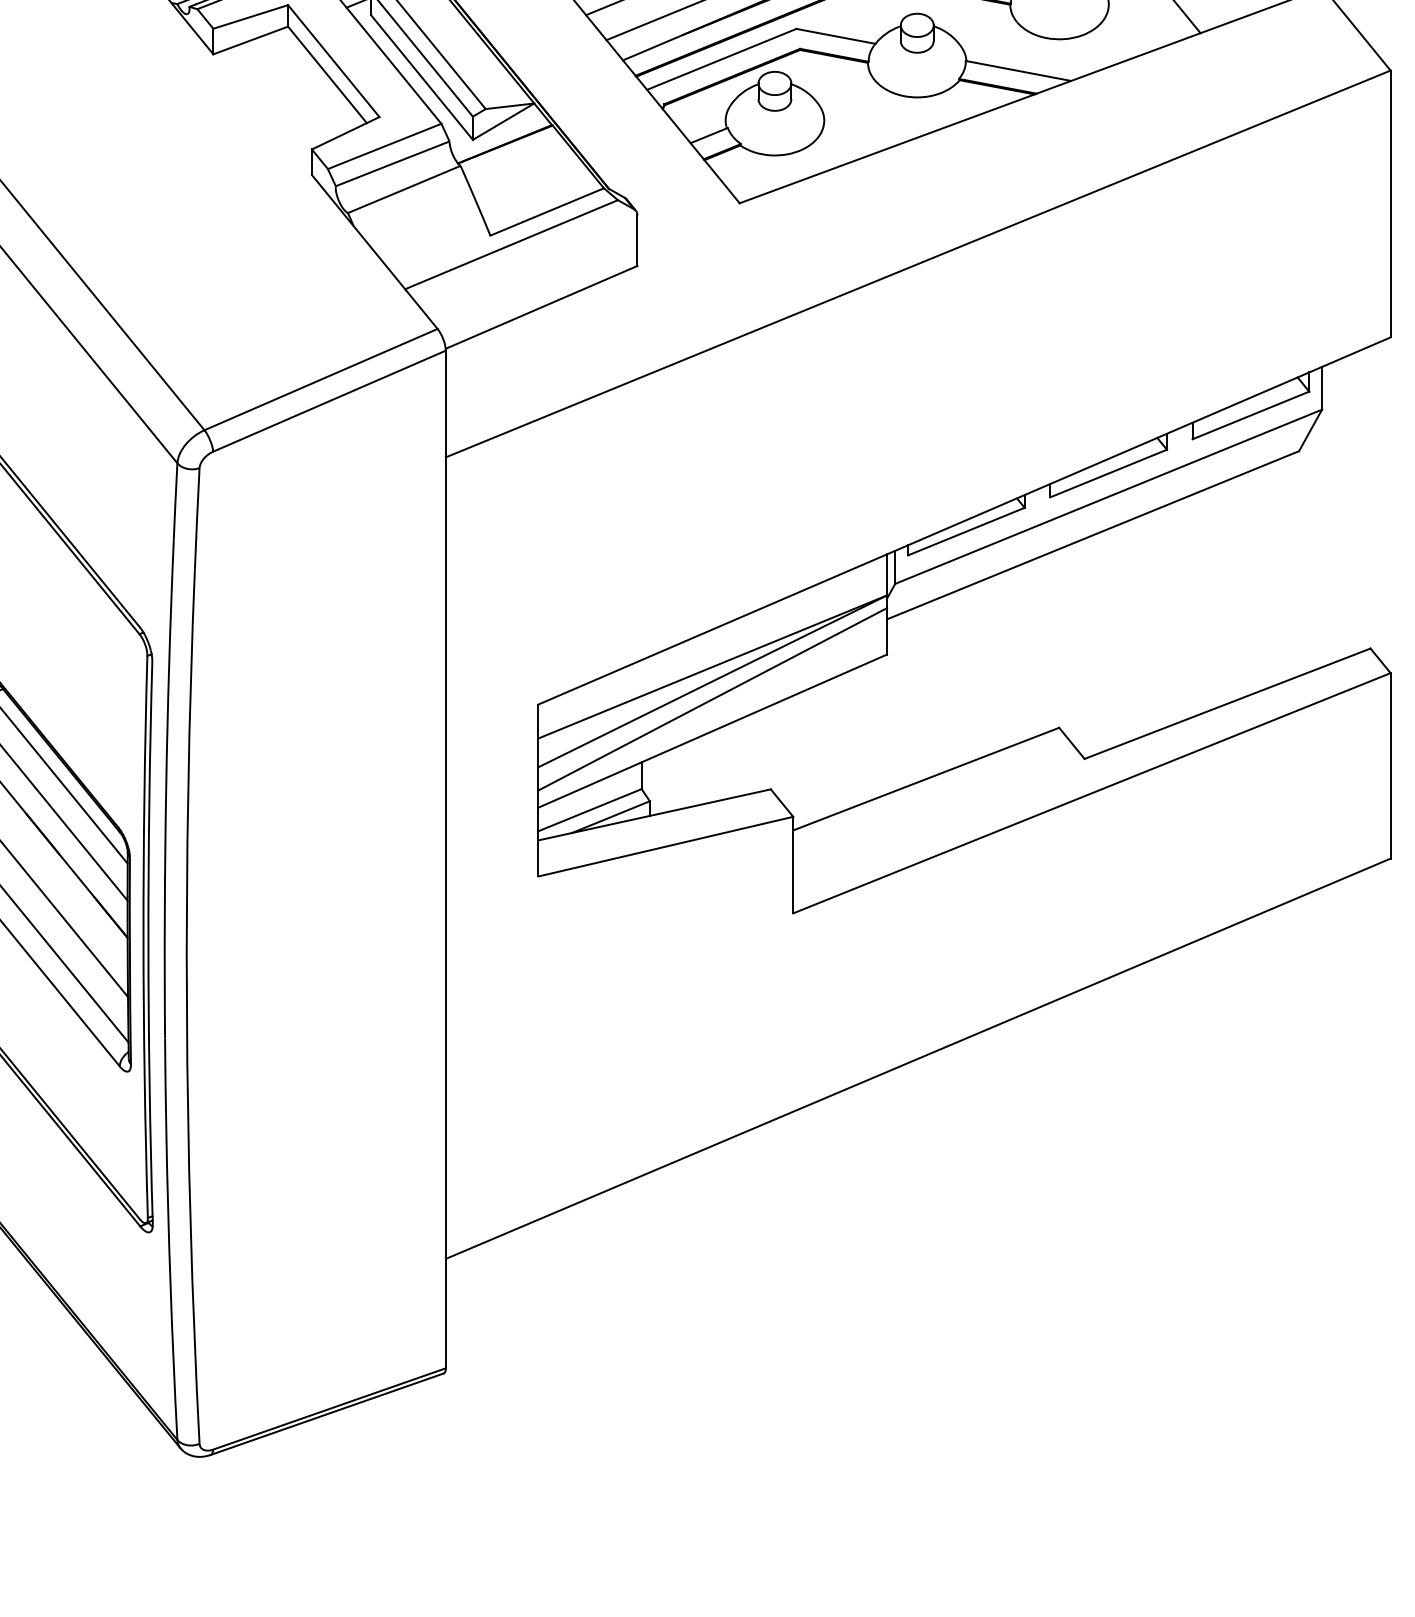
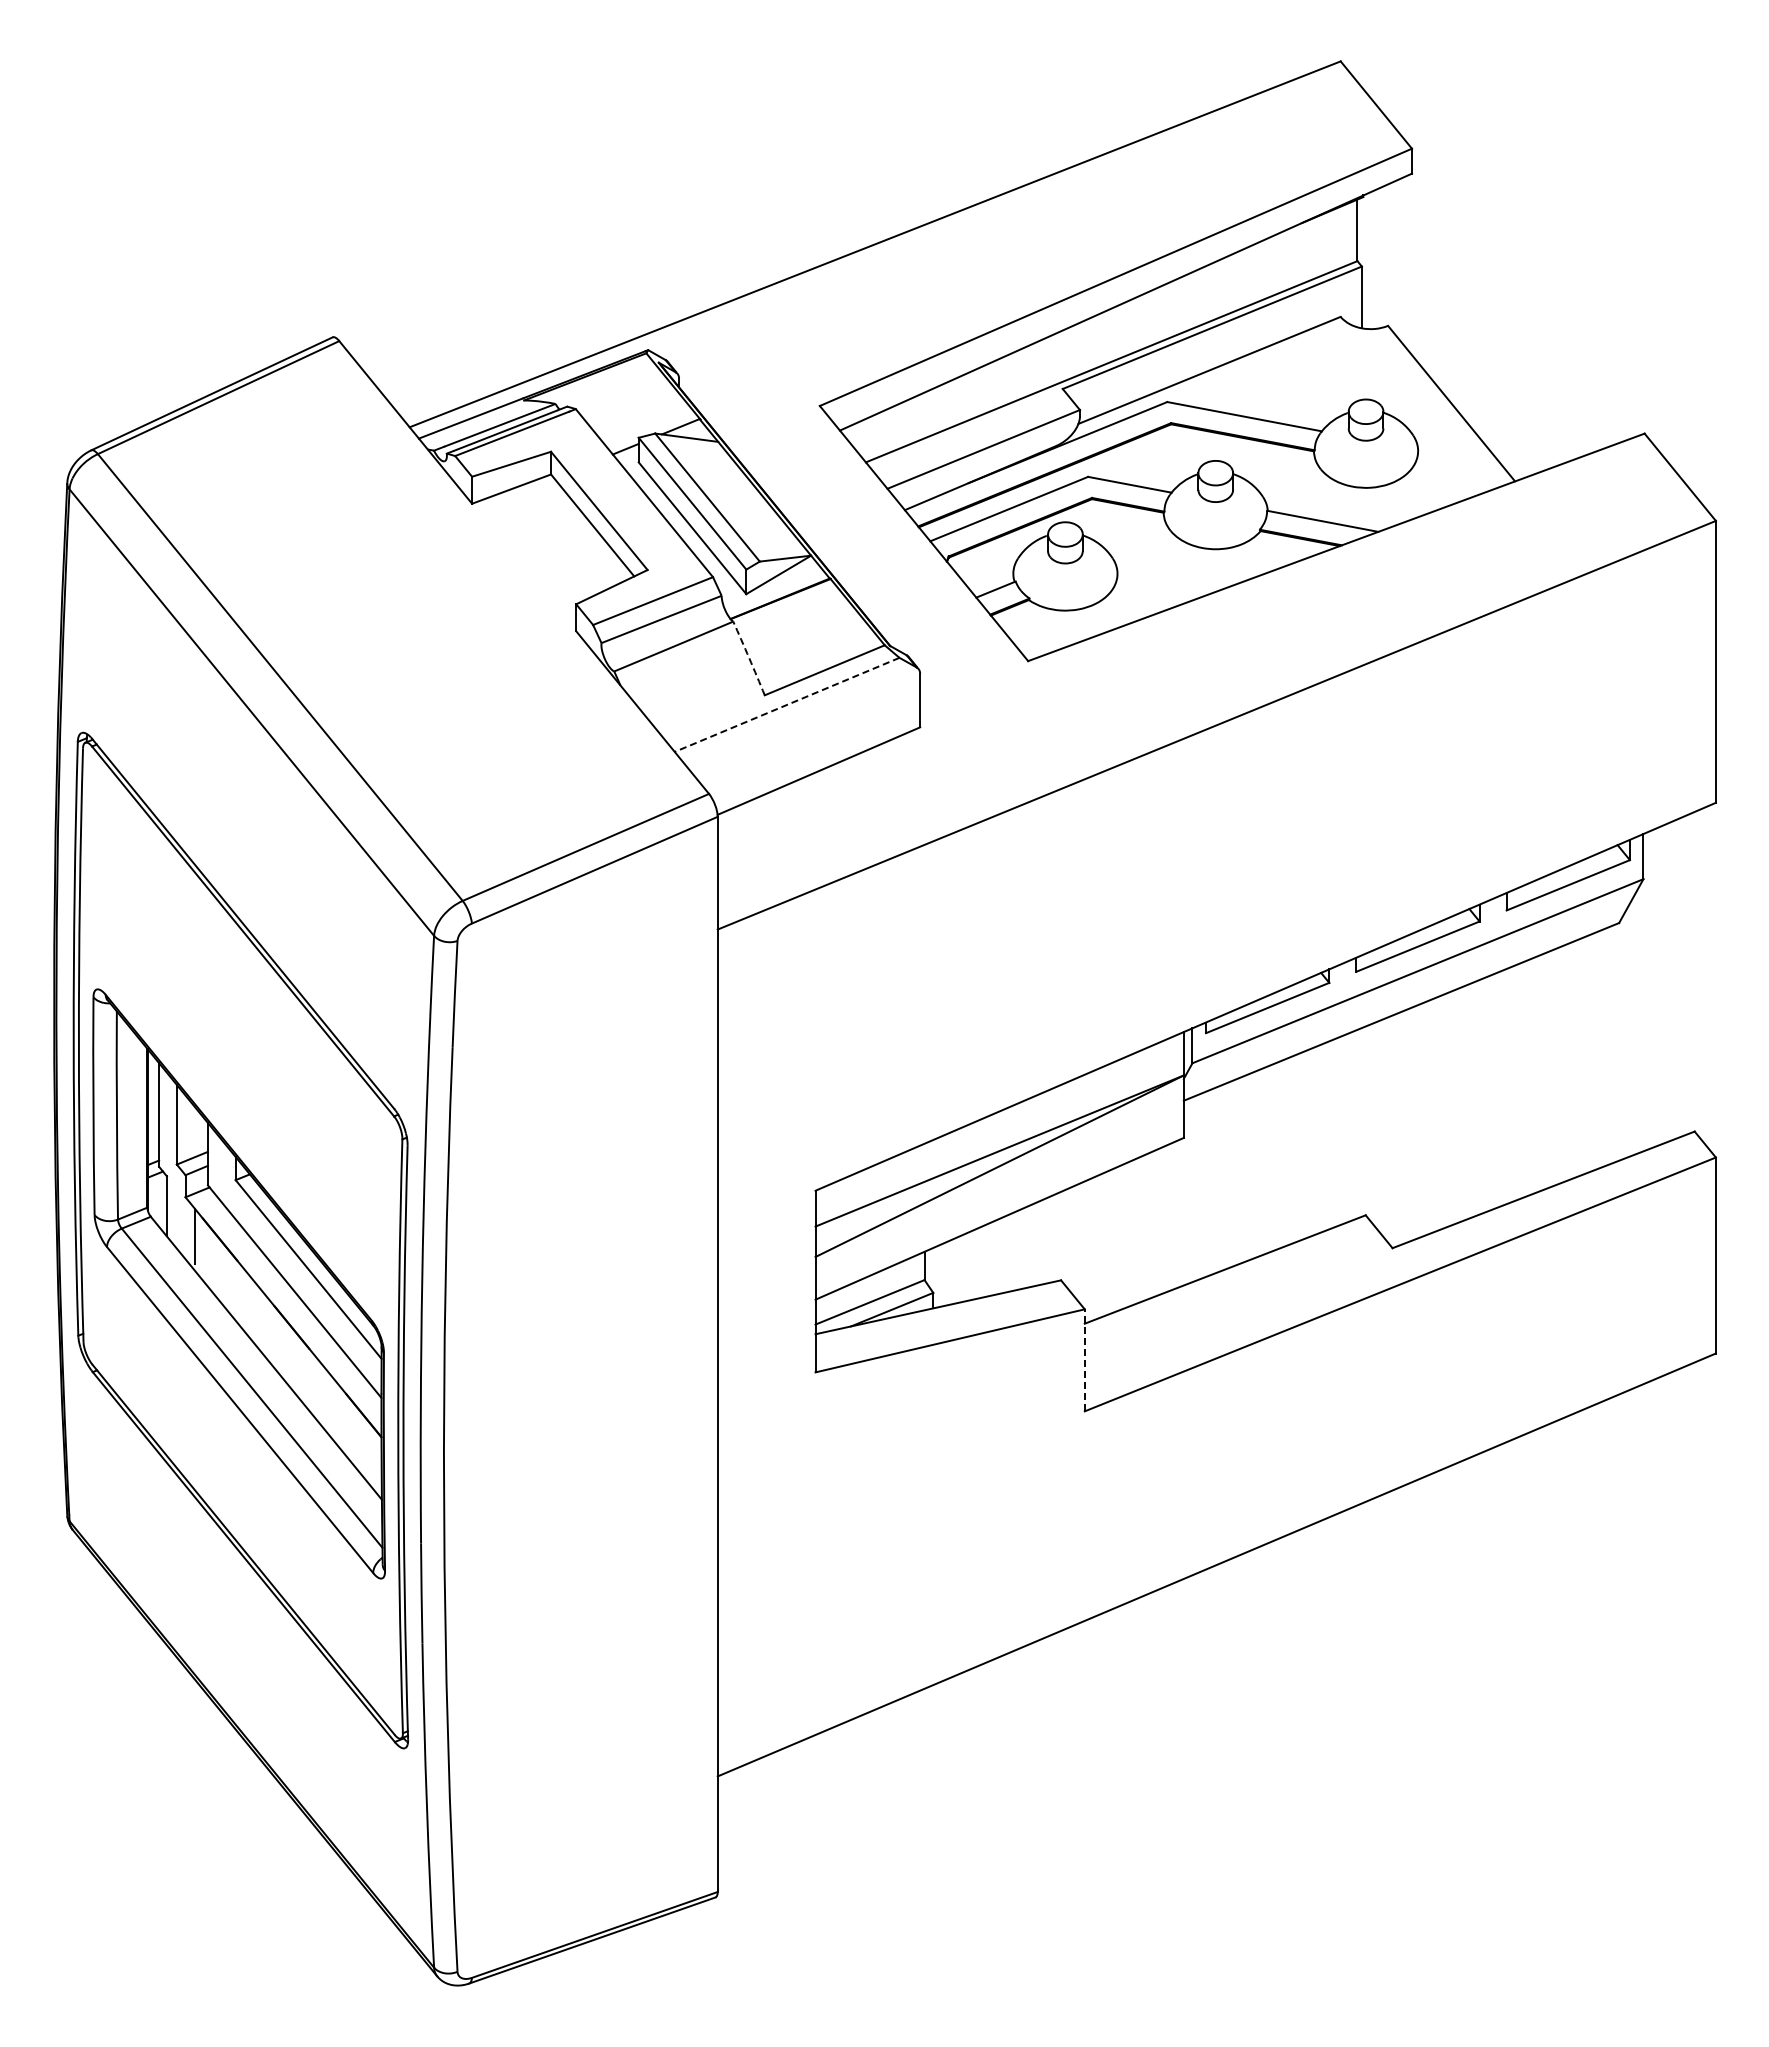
arc: (475, 200) -> (749, 658), solid -> dashed
line: (511, 244) -> (787, 704), solid -> dashed
line: (712, 698) -> (999, 1184), removed
line: (793, 864) -> (1084, 1359), solid -> dashed

